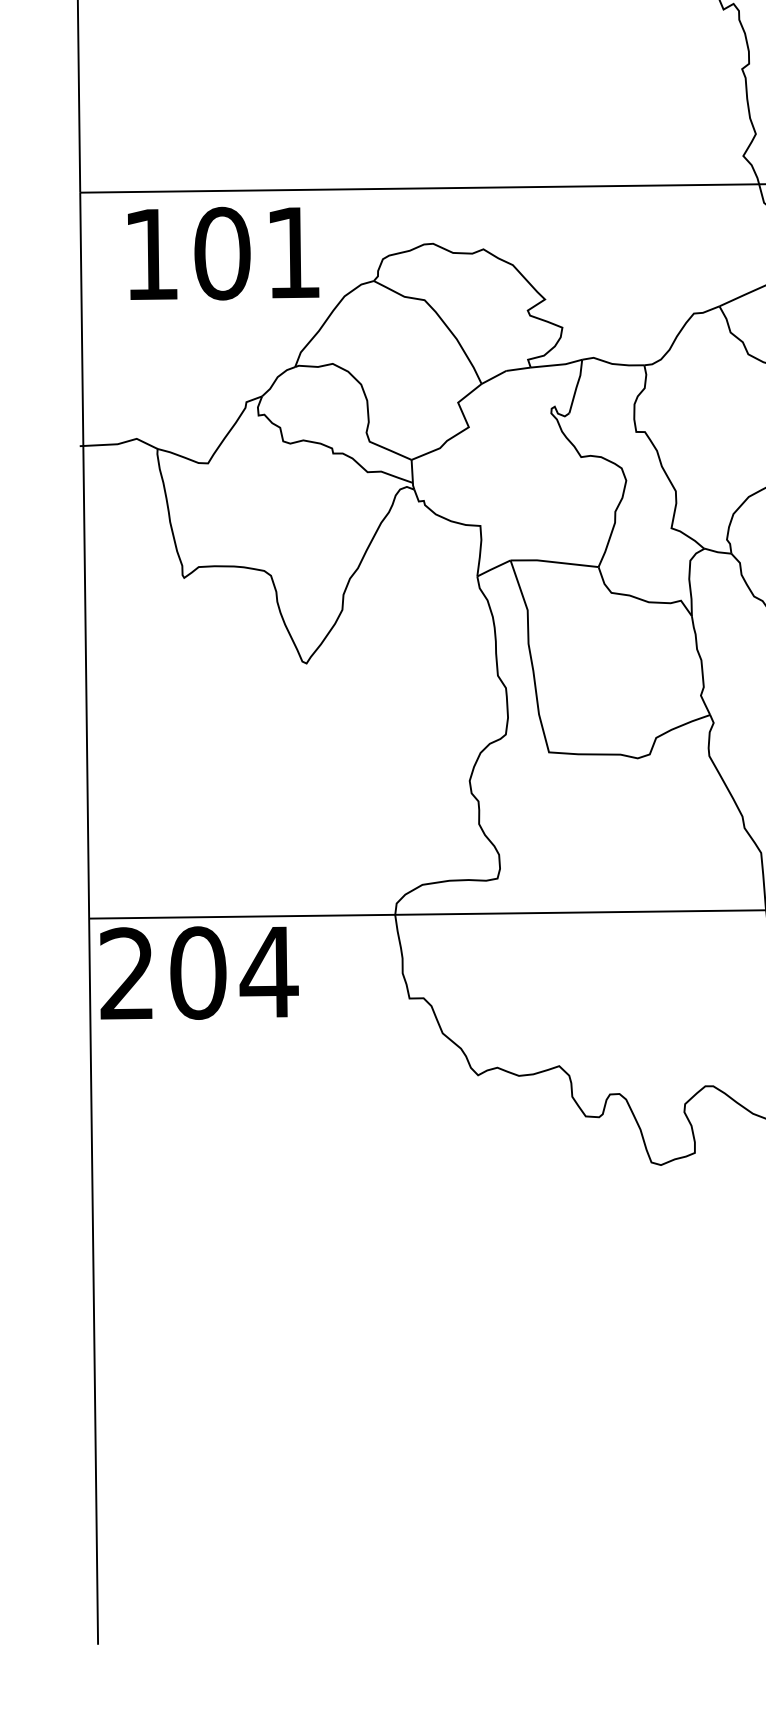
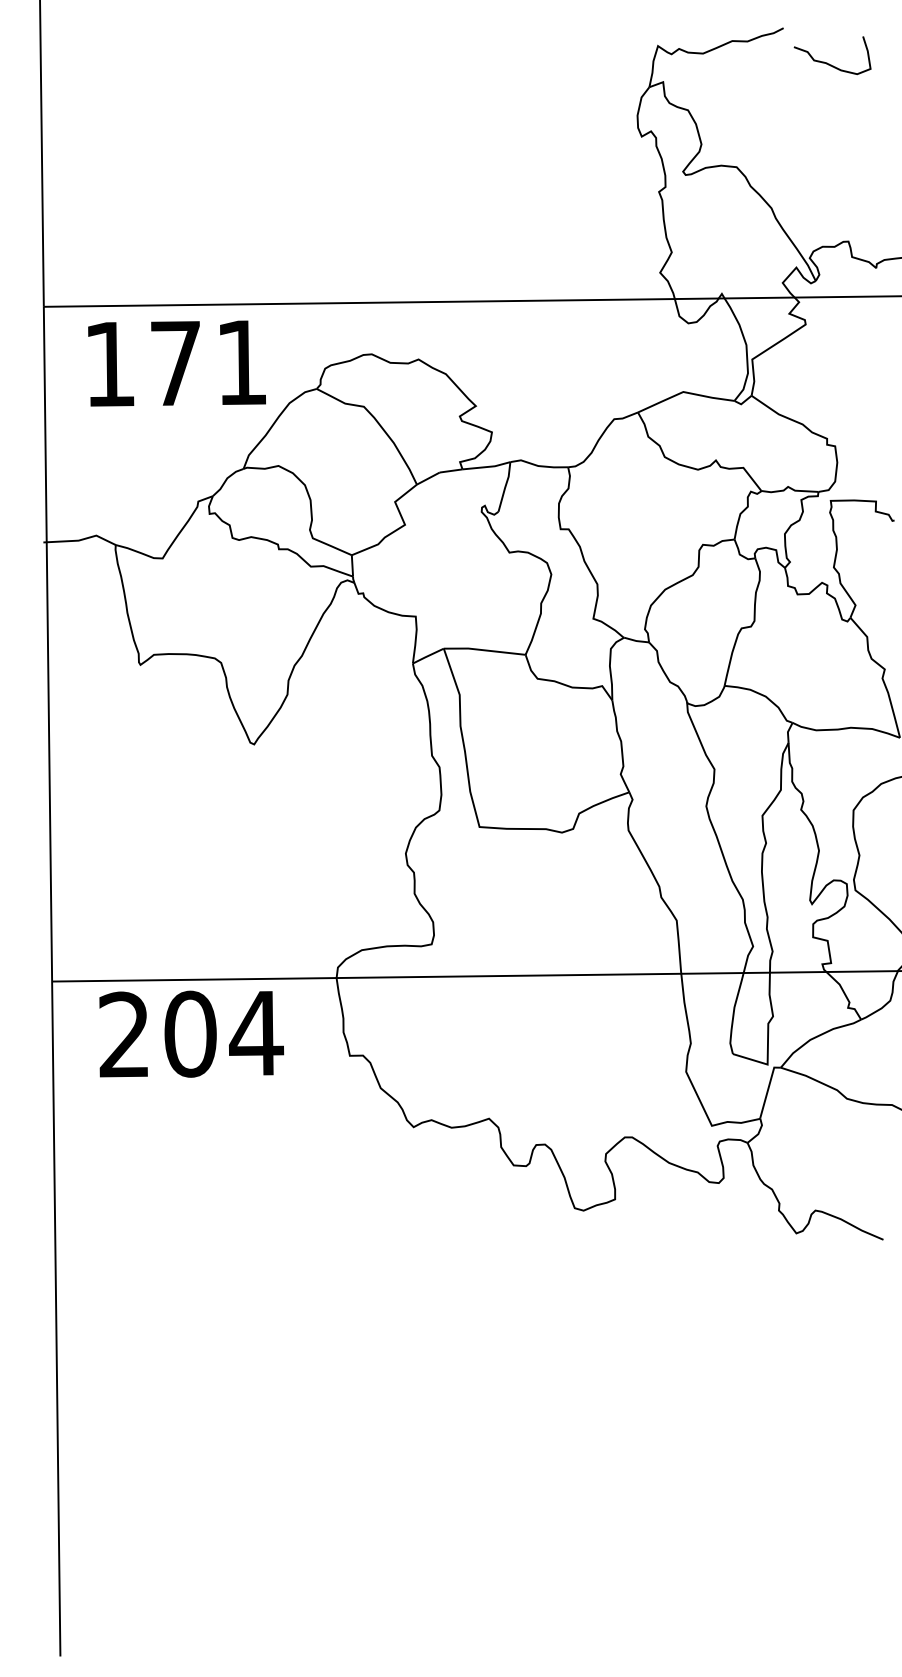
text: (222, 253) -> (176, 363), 101 -> 171
text: (199, 972) -> (191, 1033), moved

